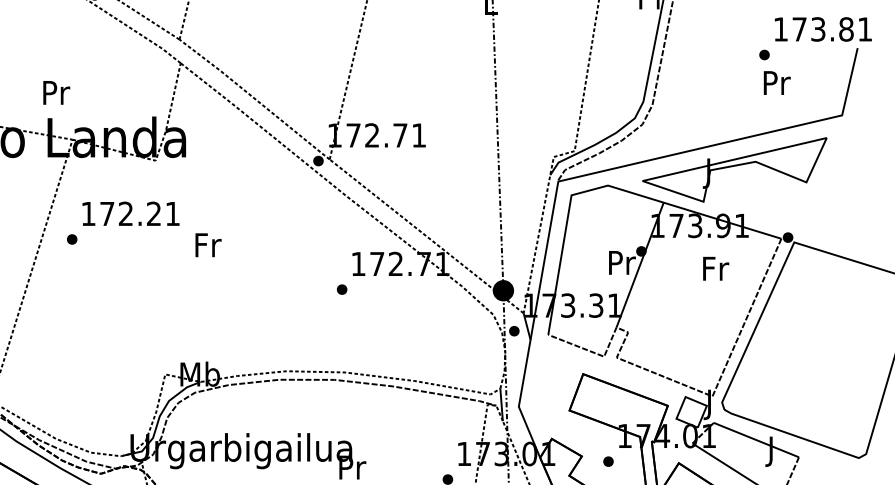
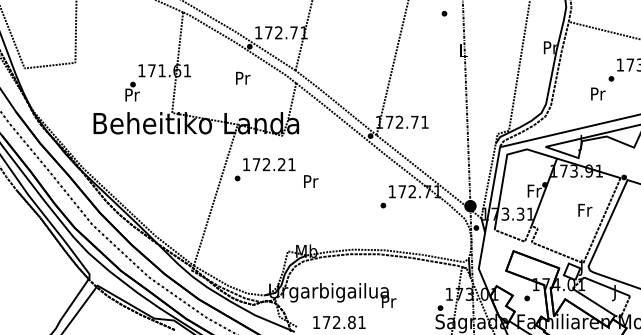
text: (777, 82) -> (598, 93), moved
text: (57, 91) -> (243, 77), moved
text: (209, 245) -> (311, 181), Fr -> Pr
text: (621, 261) -> (534, 190), Pr -> Fr
text: (716, 267) -> (585, 209), moved

